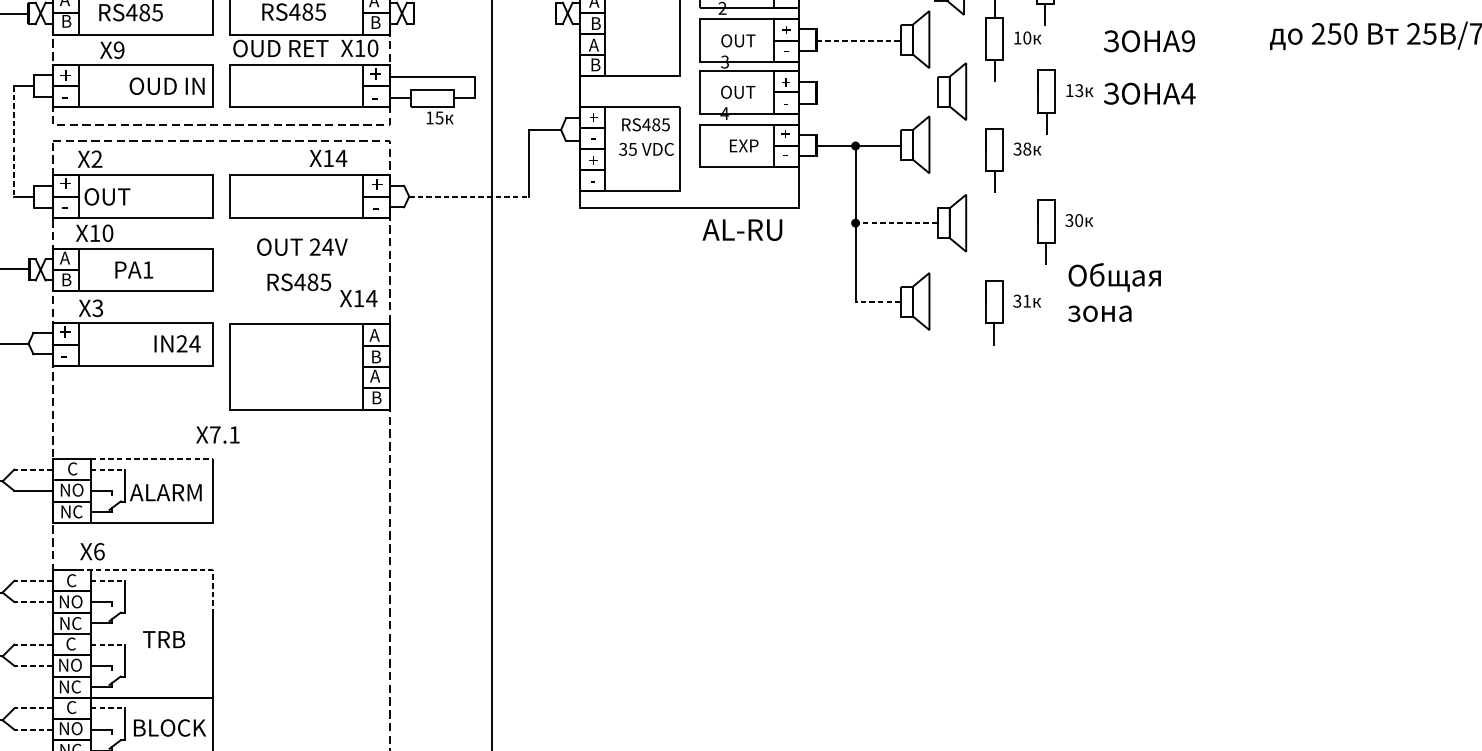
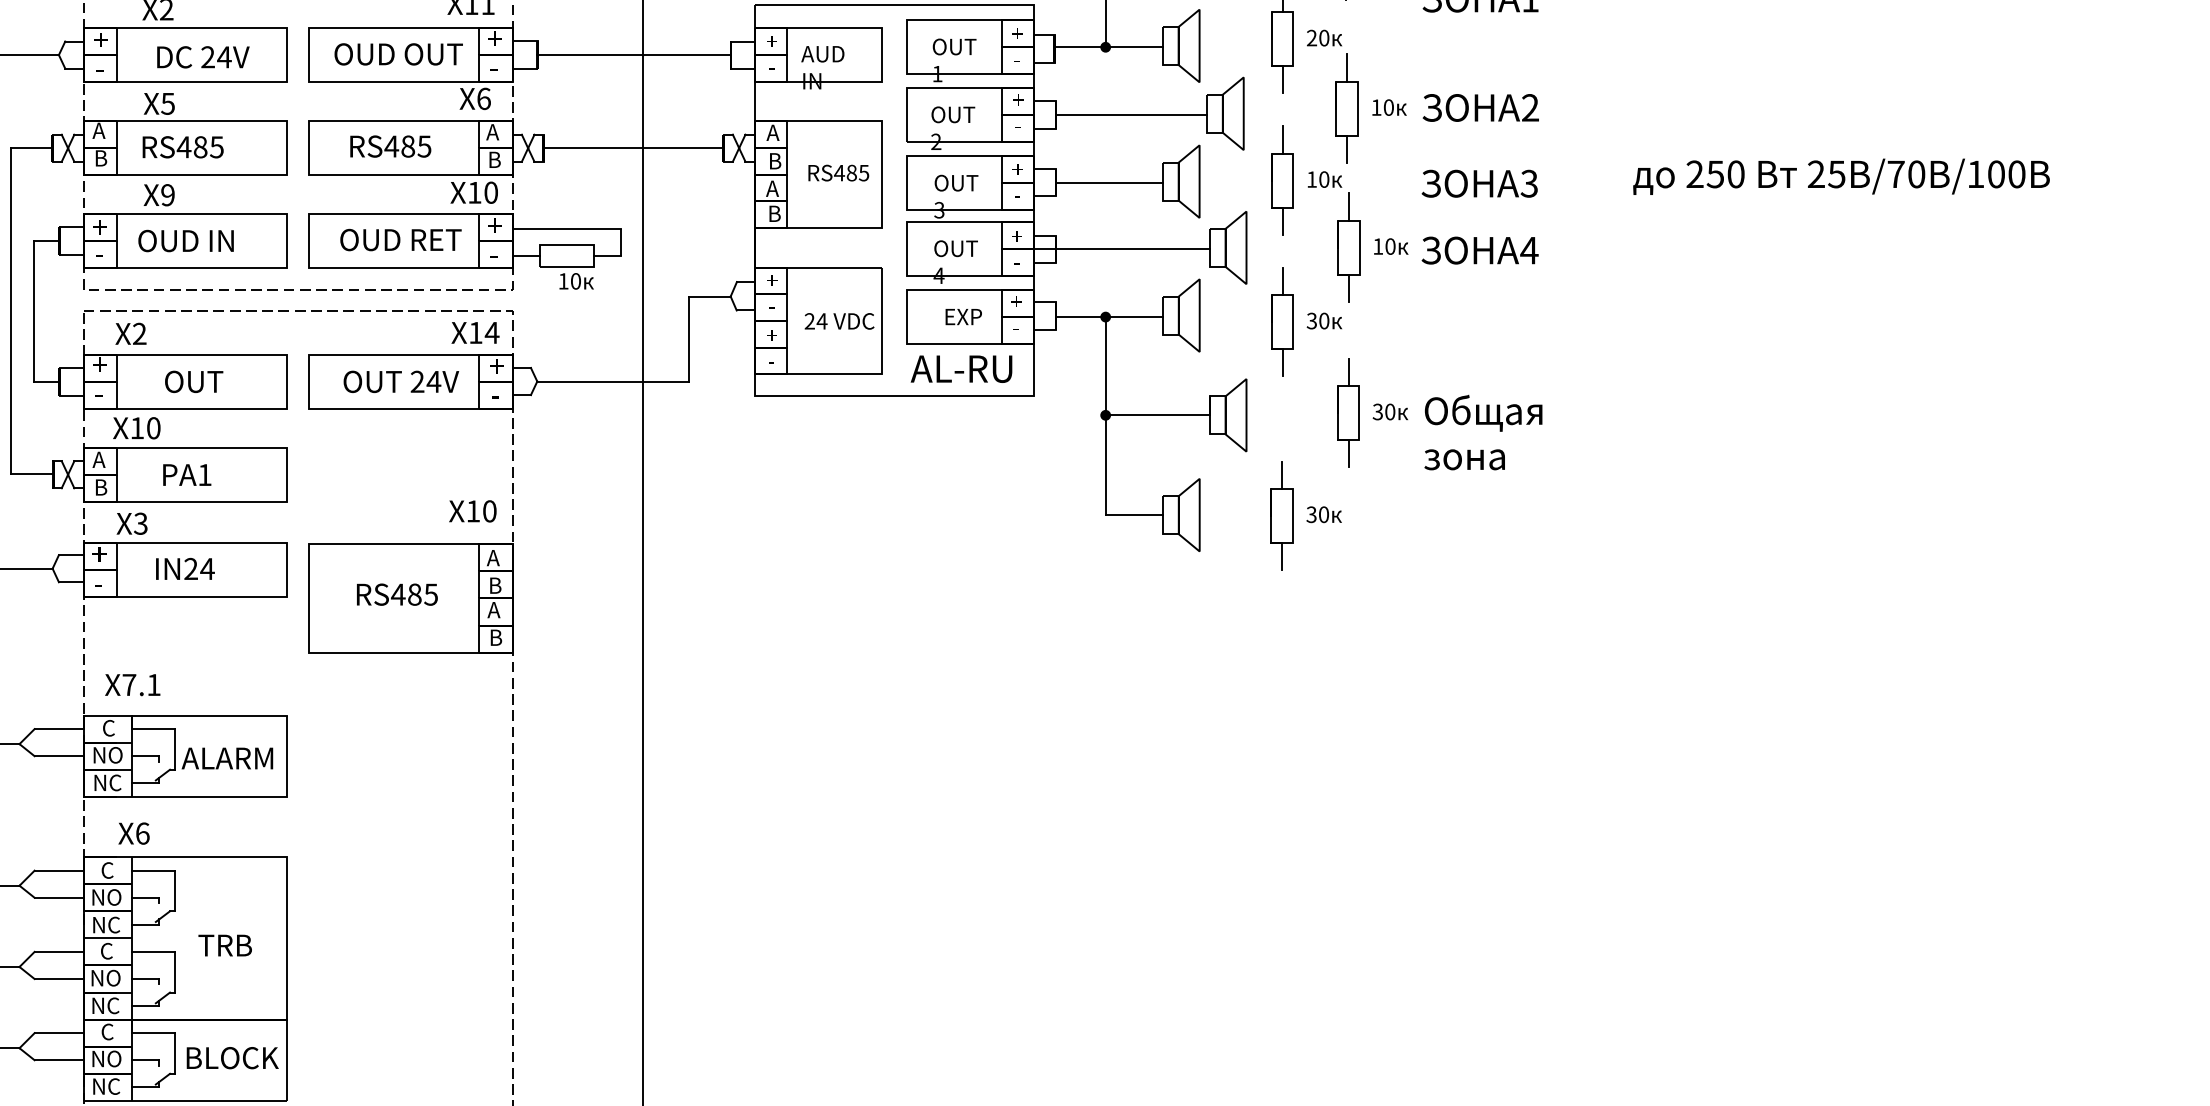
line: (484, 12) -> (633, 147), added
line: (858, 40) -> (1109, 182), dashed -> solid
text: (1187, 41) -> (1528, 183), 9 -> 3
text: (280, 48) -> (400, 239), moved
line: (1046, 59) -> (1348, 206), added
text: (166, 85) -> (185, 240), moved
text: (1079, 90) -> (1390, 246), 13 -> 10
line: (868, 92) -> (1121, 248), added
line: (994, 117) -> (1282, 280), added
text: (439, 118) -> (575, 281), 15 -> 10
text: (645, 124) -> (838, 172), moved
line: (13, 141) -> (33, 311), dashed -> solid
text: (627, 149) -> (815, 321), 35 -> 24
text: (1027, 149) -> (1324, 321), 38 -> 30
text: (328, 158) -> (475, 332), moved
line: (1046, 188) -> (1348, 371), added
text: (107, 196) -> (194, 381), moved
line: (469, 196) -> (613, 381), dashed -> solid
line: (896, 223) -> (1157, 415), dashed -> solid
text: (742, 229) -> (961, 368), moved
text: (302, 246) -> (401, 381), moved
line: (994, 269) -> (1282, 474), added
text: (299, 282) -> (397, 594), moved
text: (1114, 292) -> (1483, 432), moved
text: (371, 298) -> (489, 511), X14 -> X10
line: (878, 301) -> (1134, 515), dashed -> solid
text: (1027, 301) -> (1324, 514), 31 -> 30
text: (177, 343) -> (185, 568), moved
text: (217, 435) -> (132, 685), moved
line: (152, 458) -> (210, 715), dashed -> solid
line: (33, 469) -> (58, 729), dashed -> solid
line: (107, 469) -> (153, 729), dashed -> solid
line: (154, 570) -> (213, 857), dashed -> solid
line: (33, 580) -> (58, 870), dashed -> solid
line: (107, 580) -> (153, 870), dashed -> solid
line: (33, 601) -> (58, 897), dashed -> solid
line: (33, 644) -> (58, 951), dashed -> solid
line: (107, 644) -> (153, 951), dashed -> solid
line: (33, 666) -> (58, 979), dashed -> solid
line: (33, 708) -> (58, 1033), dashed -> solid
line: (107, 708) -> (153, 1033), dashed -> solid
line: (33, 729) -> (58, 1060), dashed -> solid

